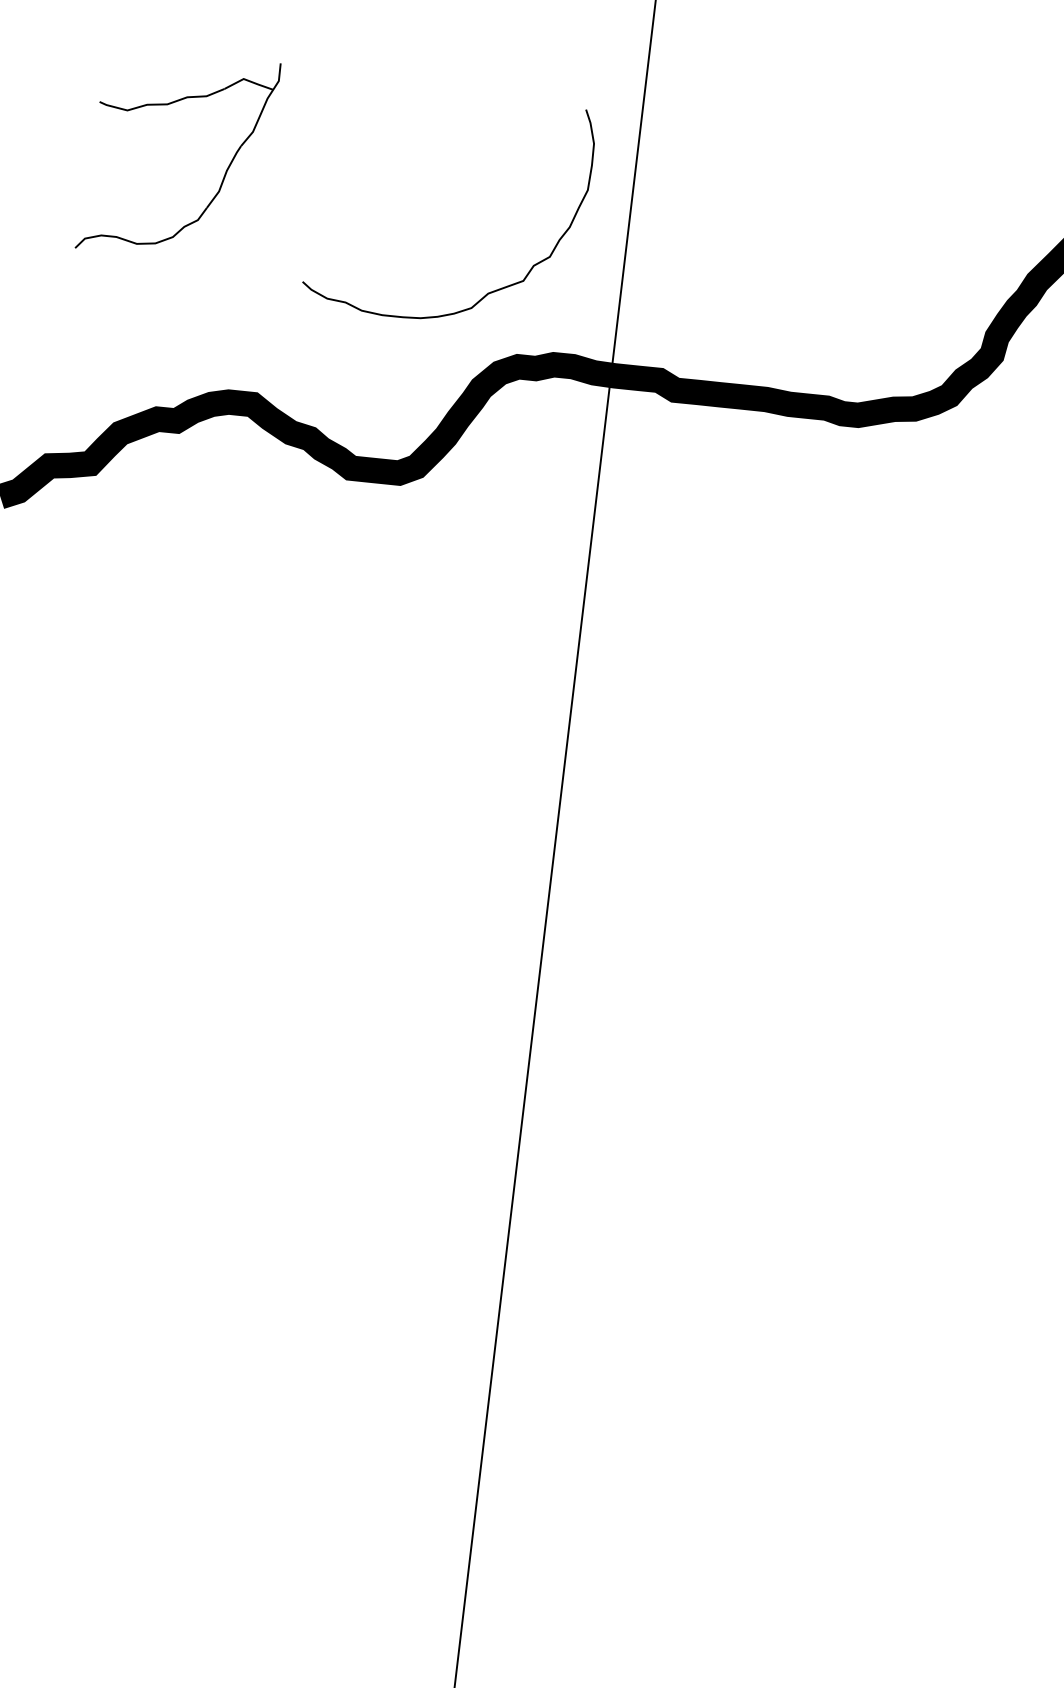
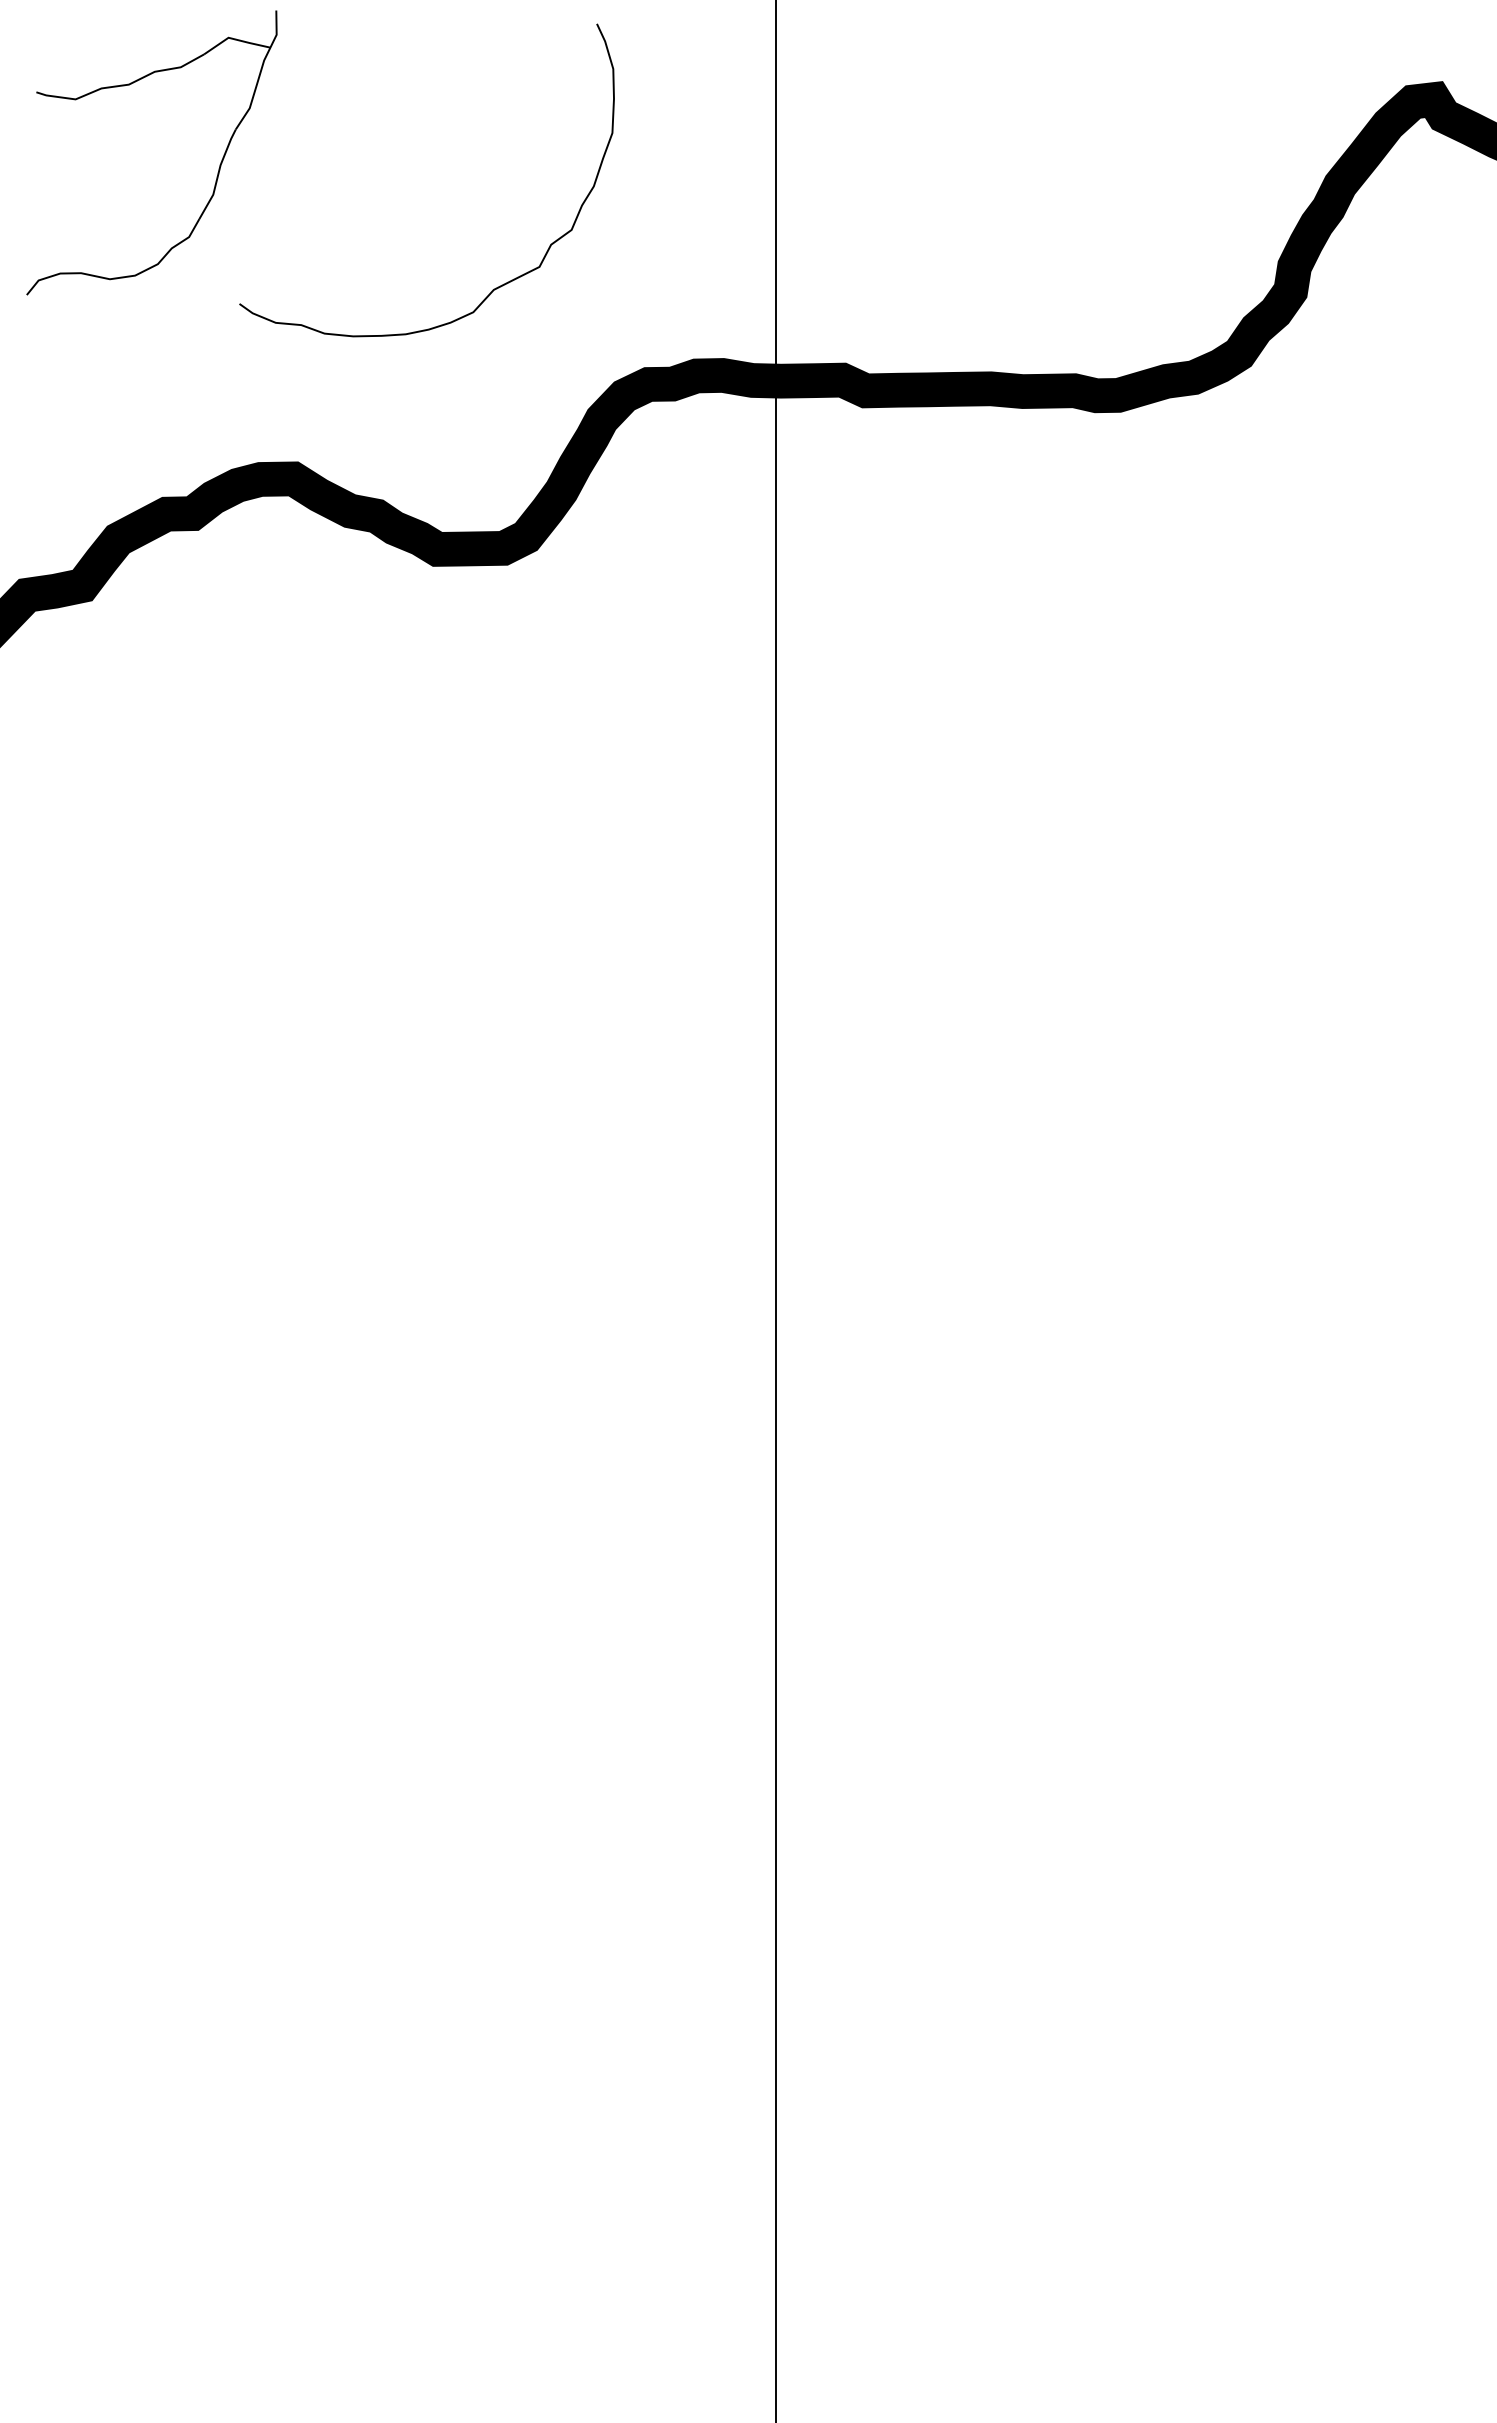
curve: (487, 293) -> (492, 289), moved

